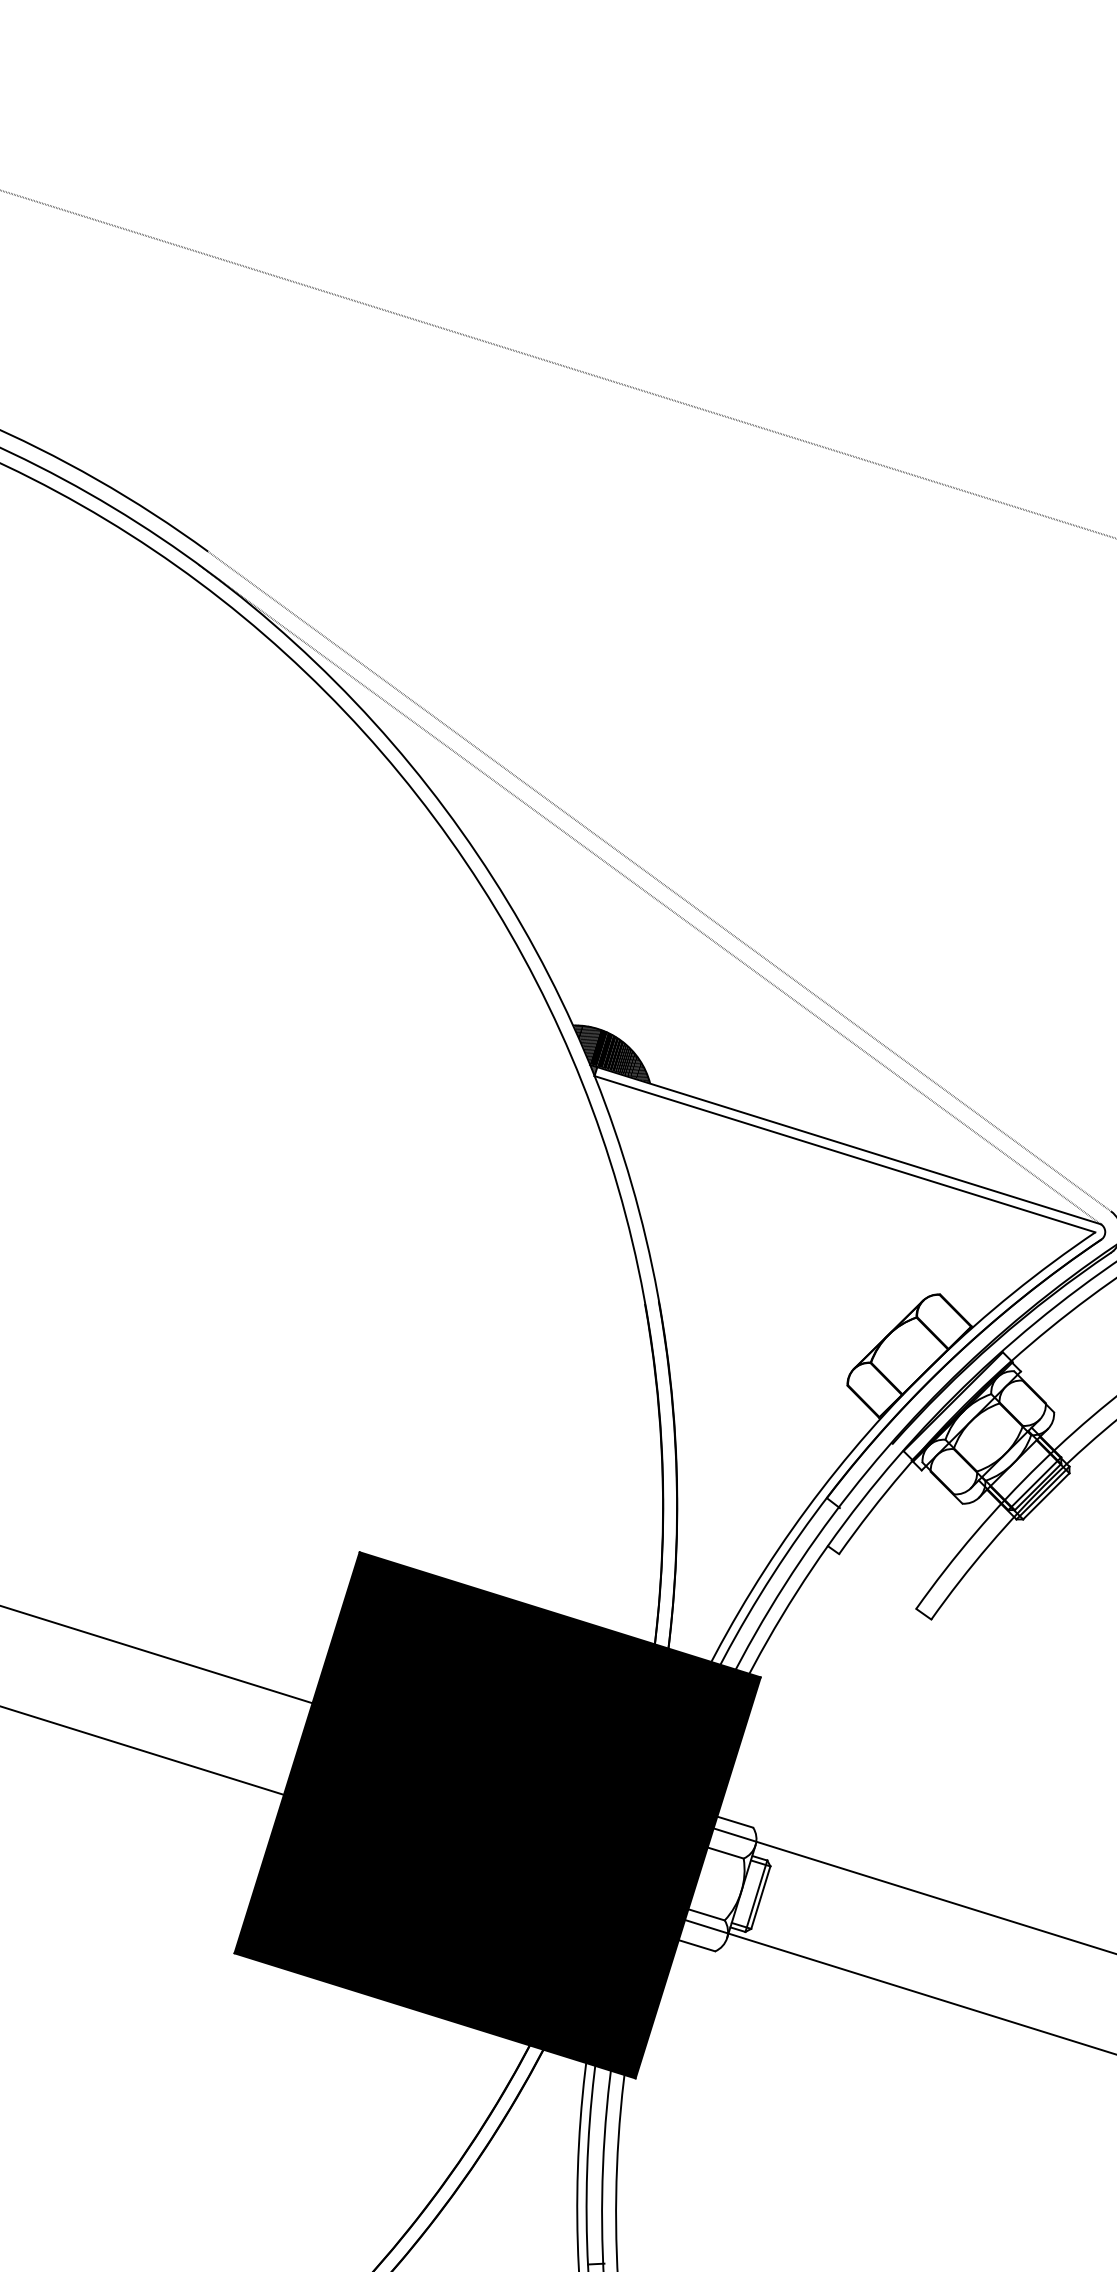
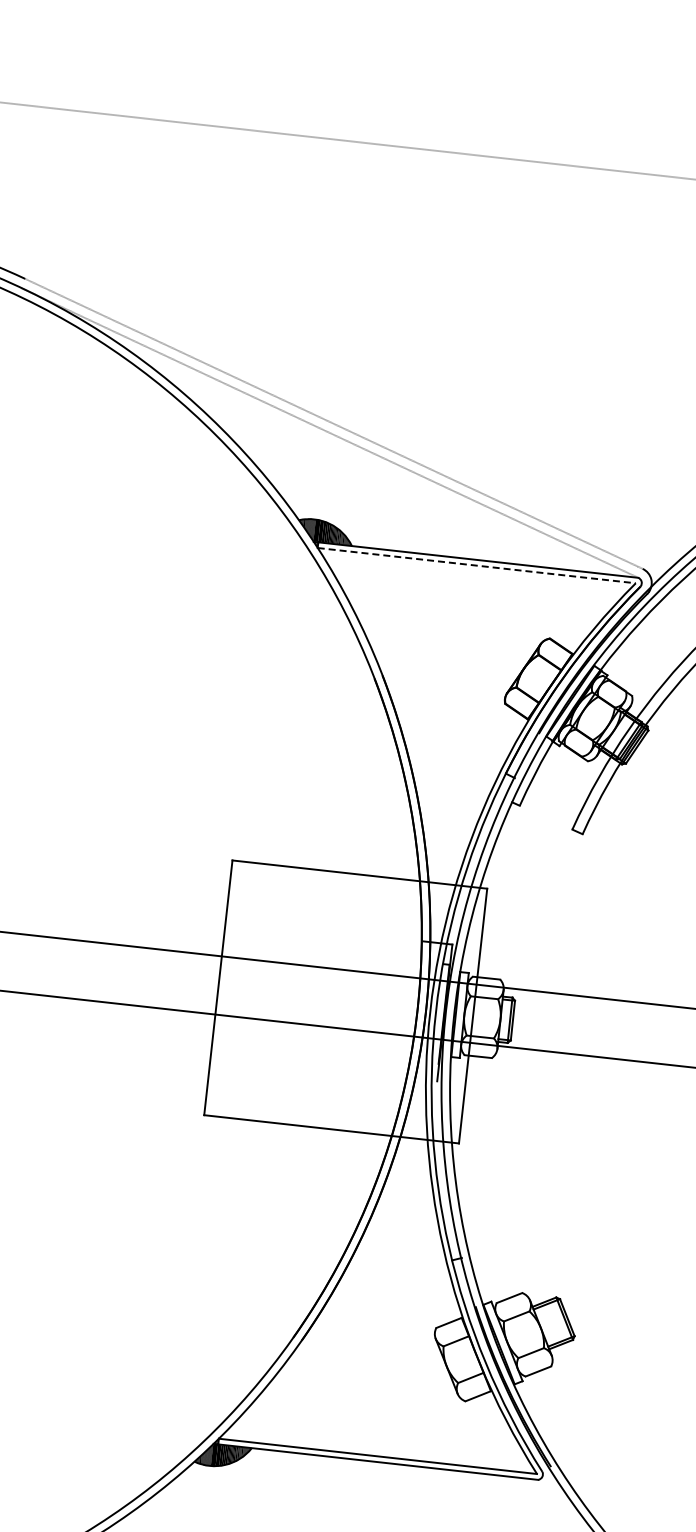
line: (846, 1154) -> (477, 565), solid -> dashed
fill: (497, 1814) -> (345, 1001), removed

